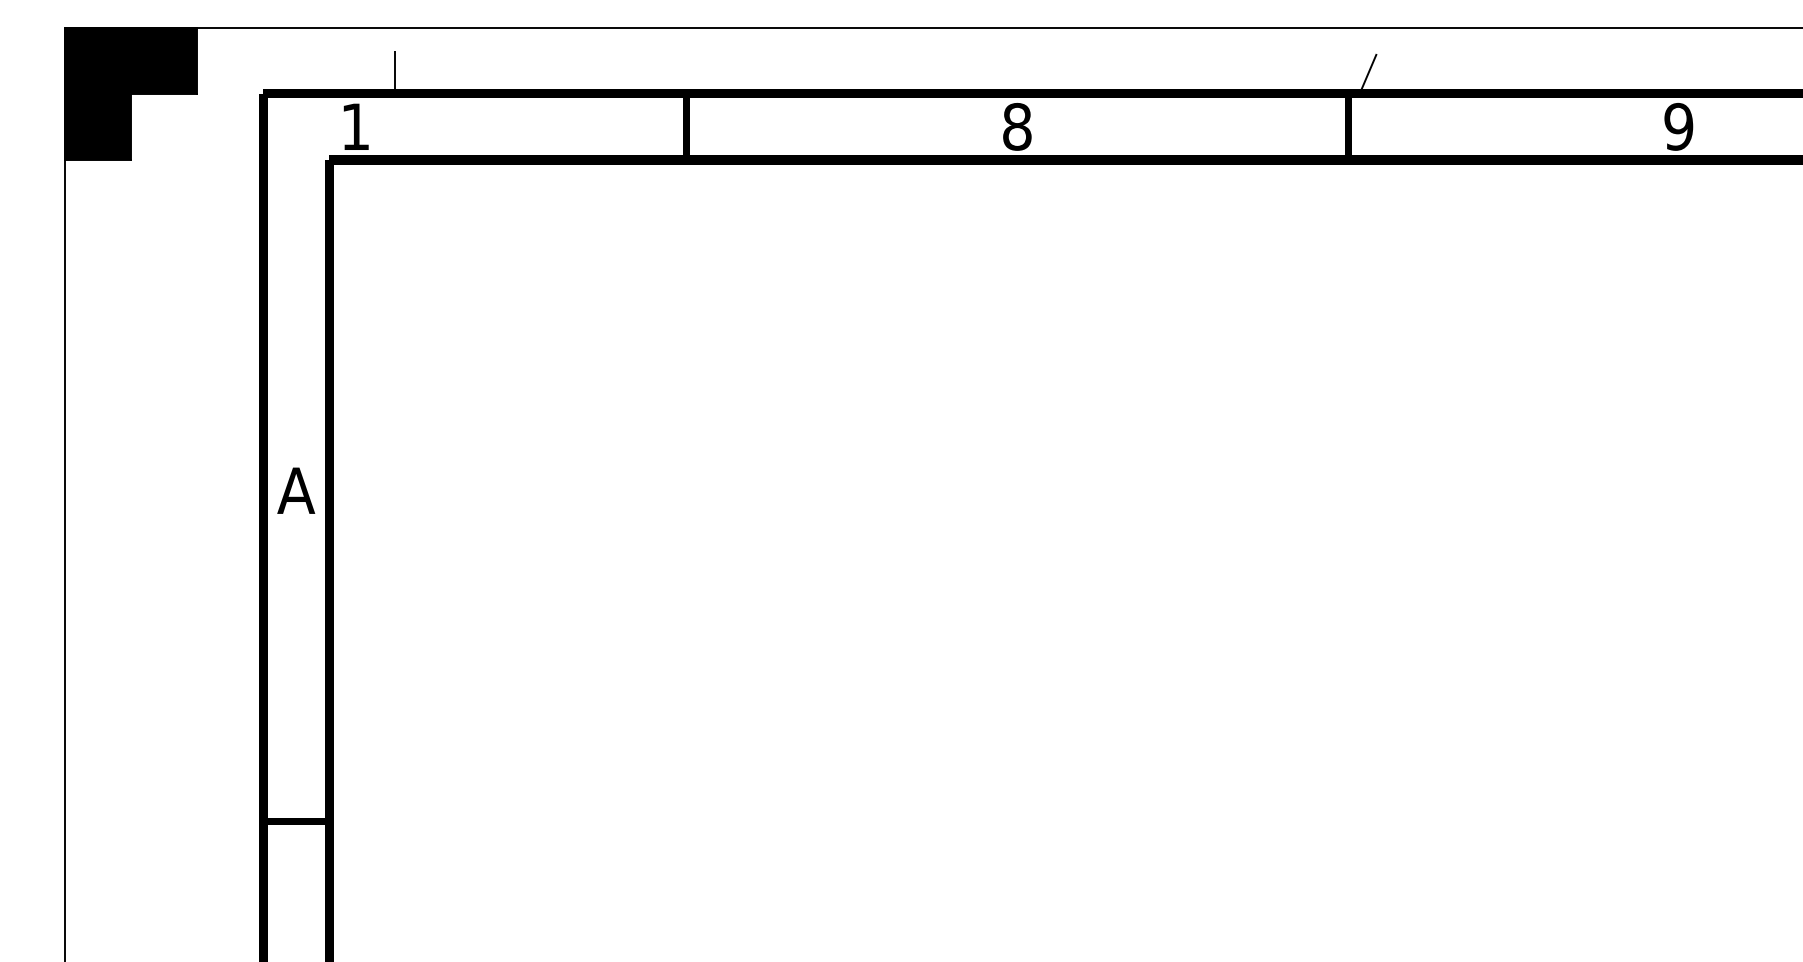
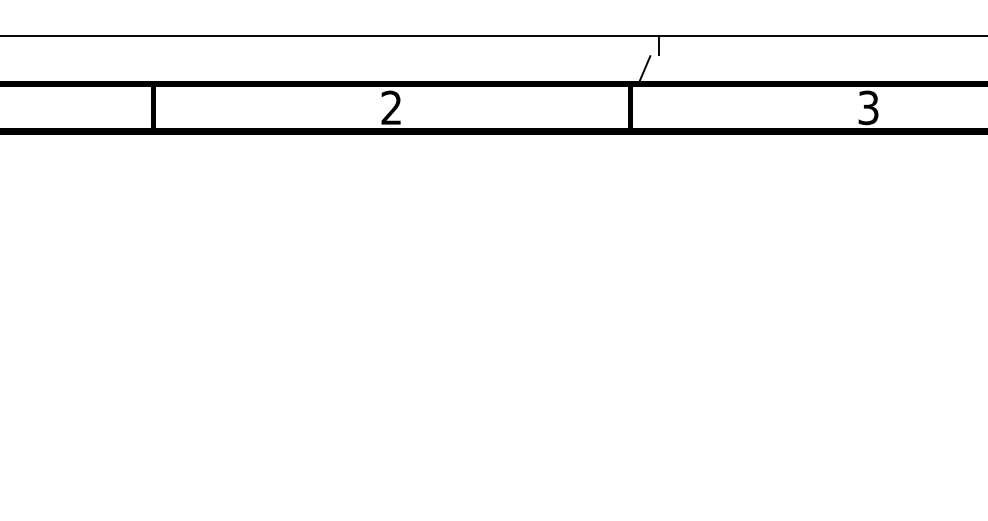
line: (1387, 40) -> (658, 45), added
text: (1017, 126) -> (391, 107), 8 -> 2
text: (1678, 126) -> (868, 107), 9 -> 3

